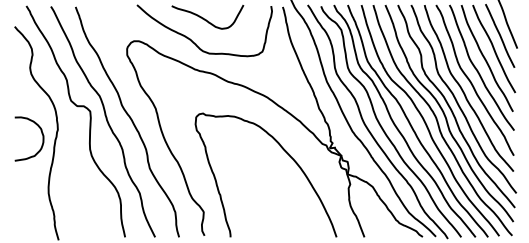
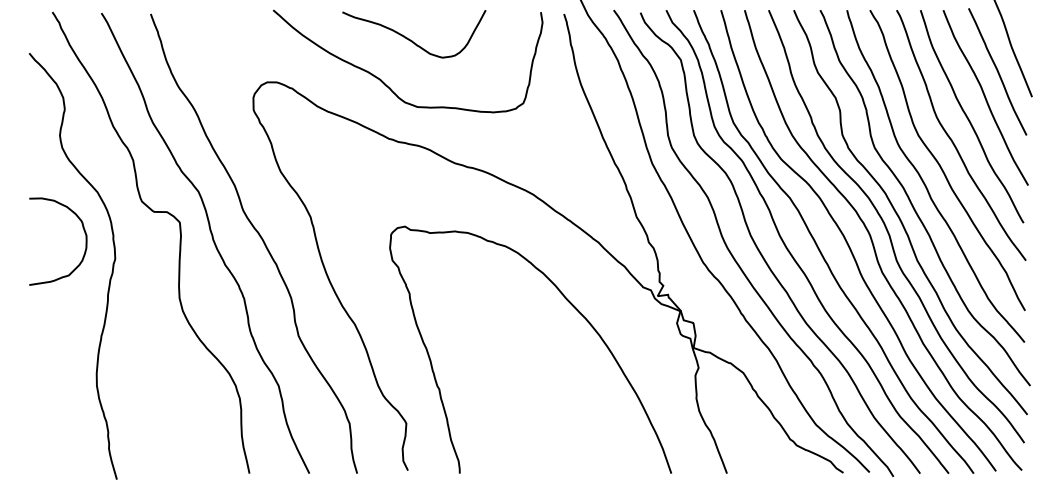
curve: (41, 133) -> (82, 230), moved

